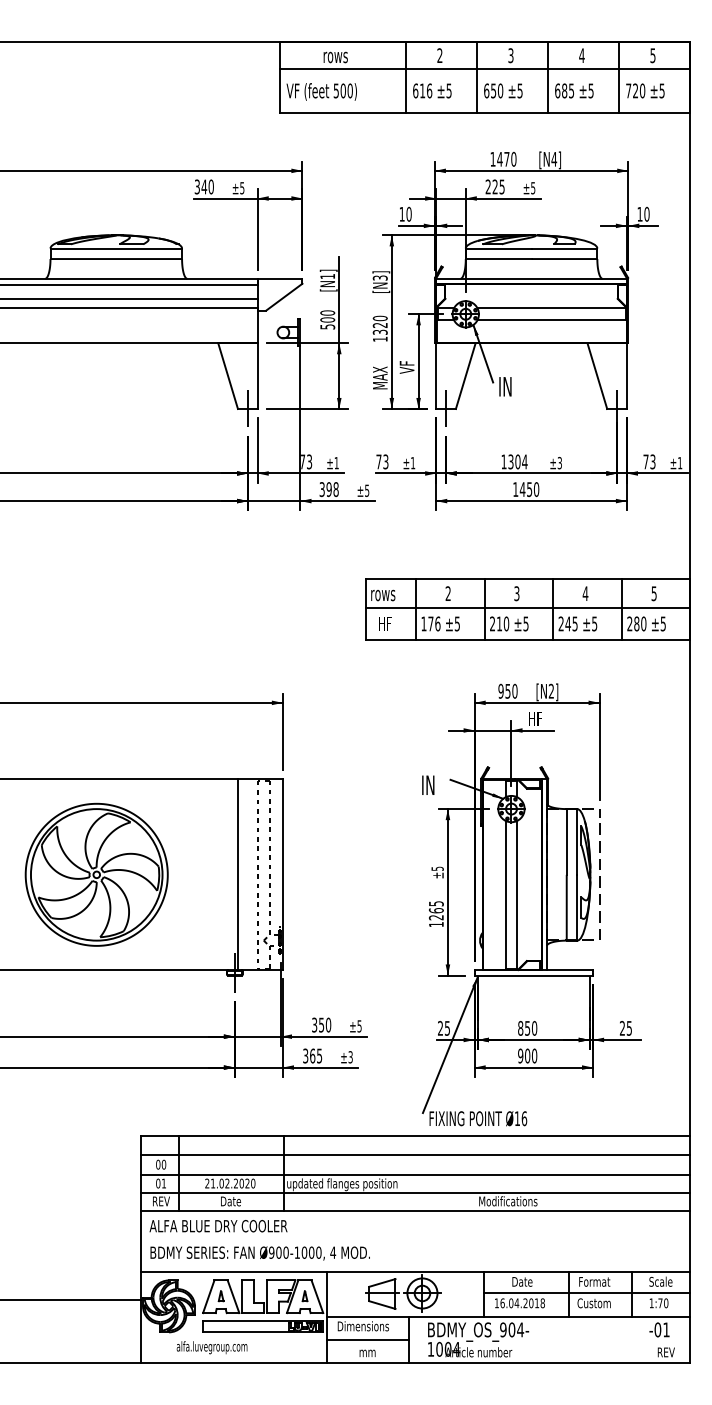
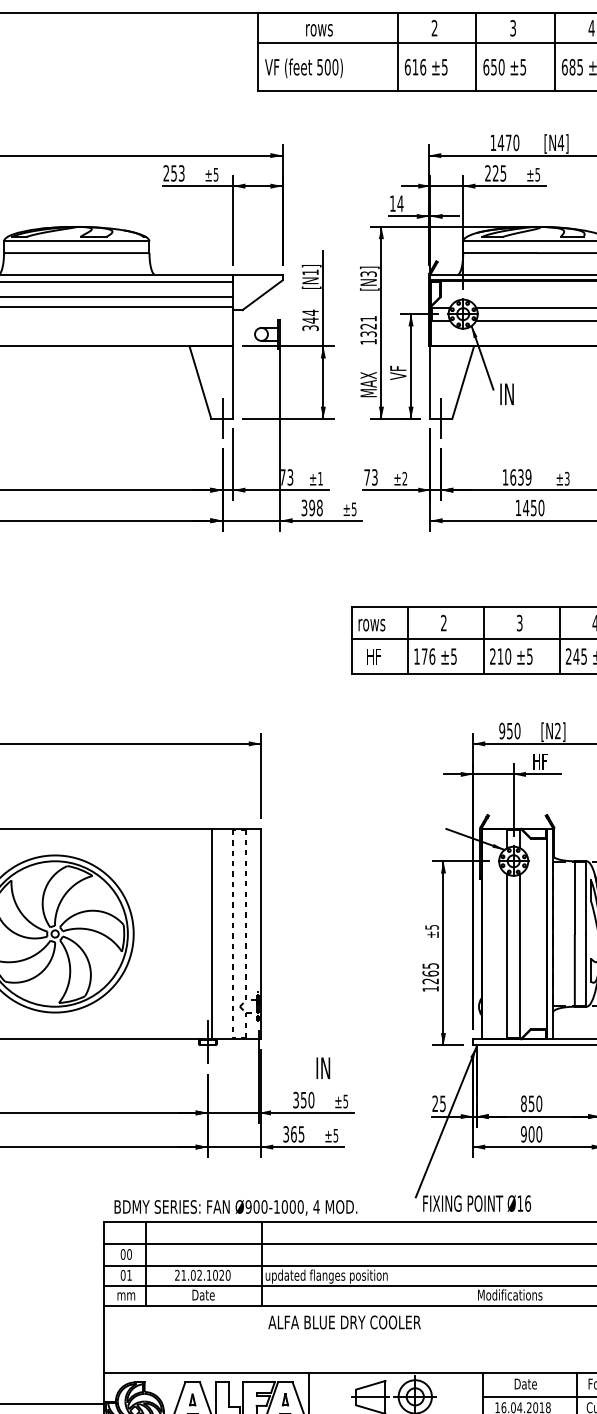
text: (203, 186) -> (173, 172), 340 -> 253
text: (408, 213) -> (399, 202), 10 -> 14
text: (379, 318) -> (367, 318), 1320 -> 1321
text: (327, 319) -> (310, 319), 500 -> 344
text: (517, 461) -> (520, 476), 1304 -> 1639
text: (412, 463) -> (404, 479), ±1 -> ±2
text: (428, 784) -> (323, 1067), moved
text: (350, 1056) -> (335, 1134), ±3 -> ±5
text: (235, 1183) -> (208, 1275), 21.02.2020 -> 21.02.1020
text: (161, 1201) -> (126, 1295), REV -> mm
text: (218, 1226) -> (344, 1322), moved
text: (259, 1253) -> (235, 1207), moved

